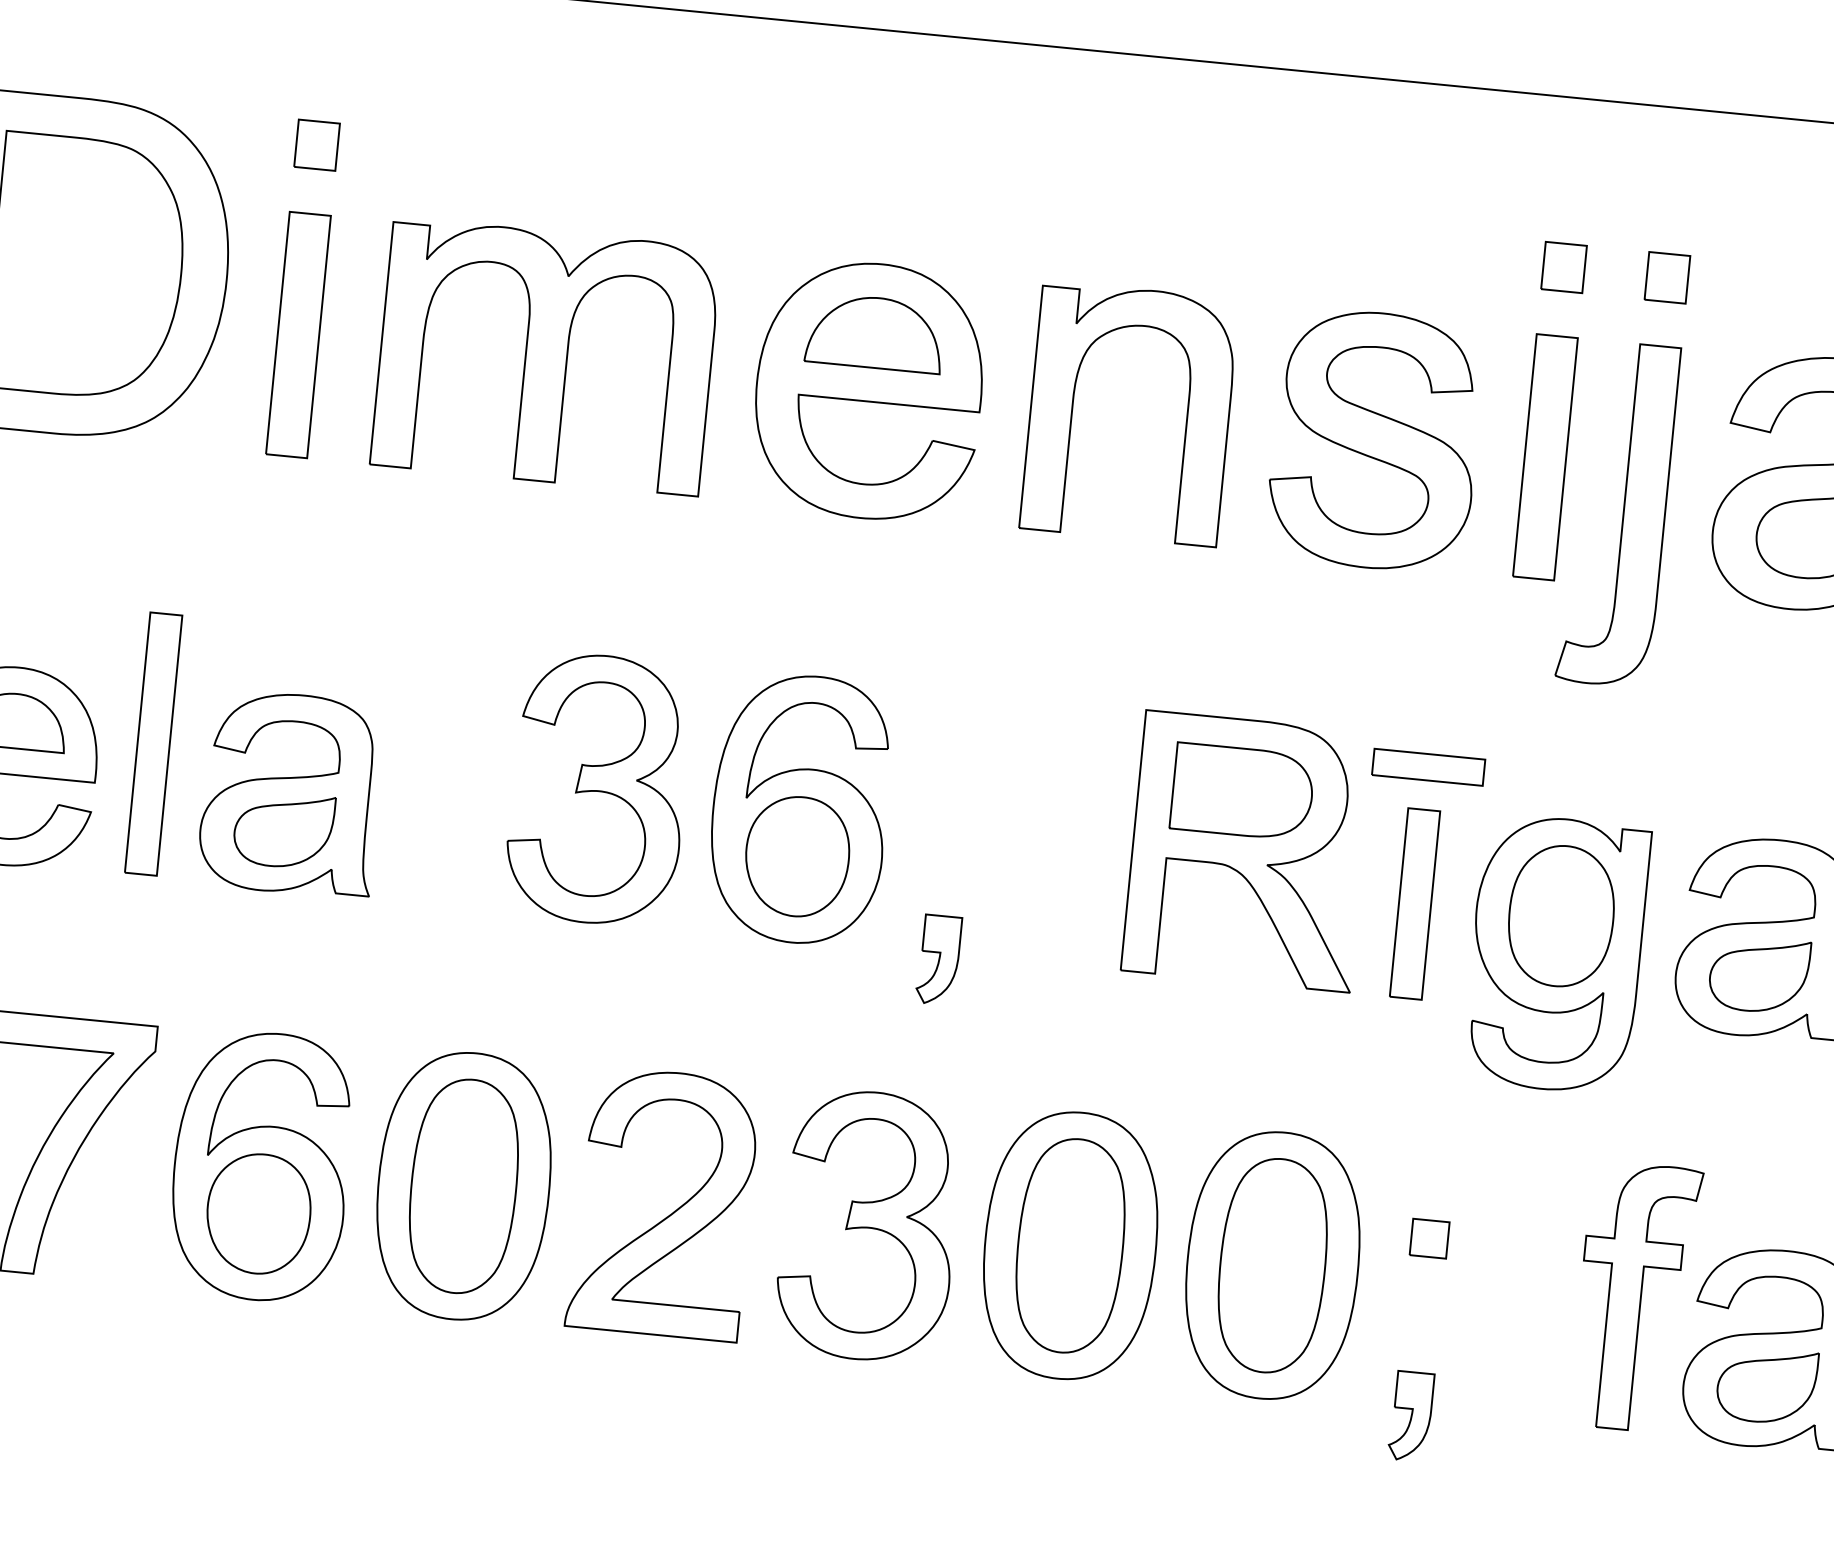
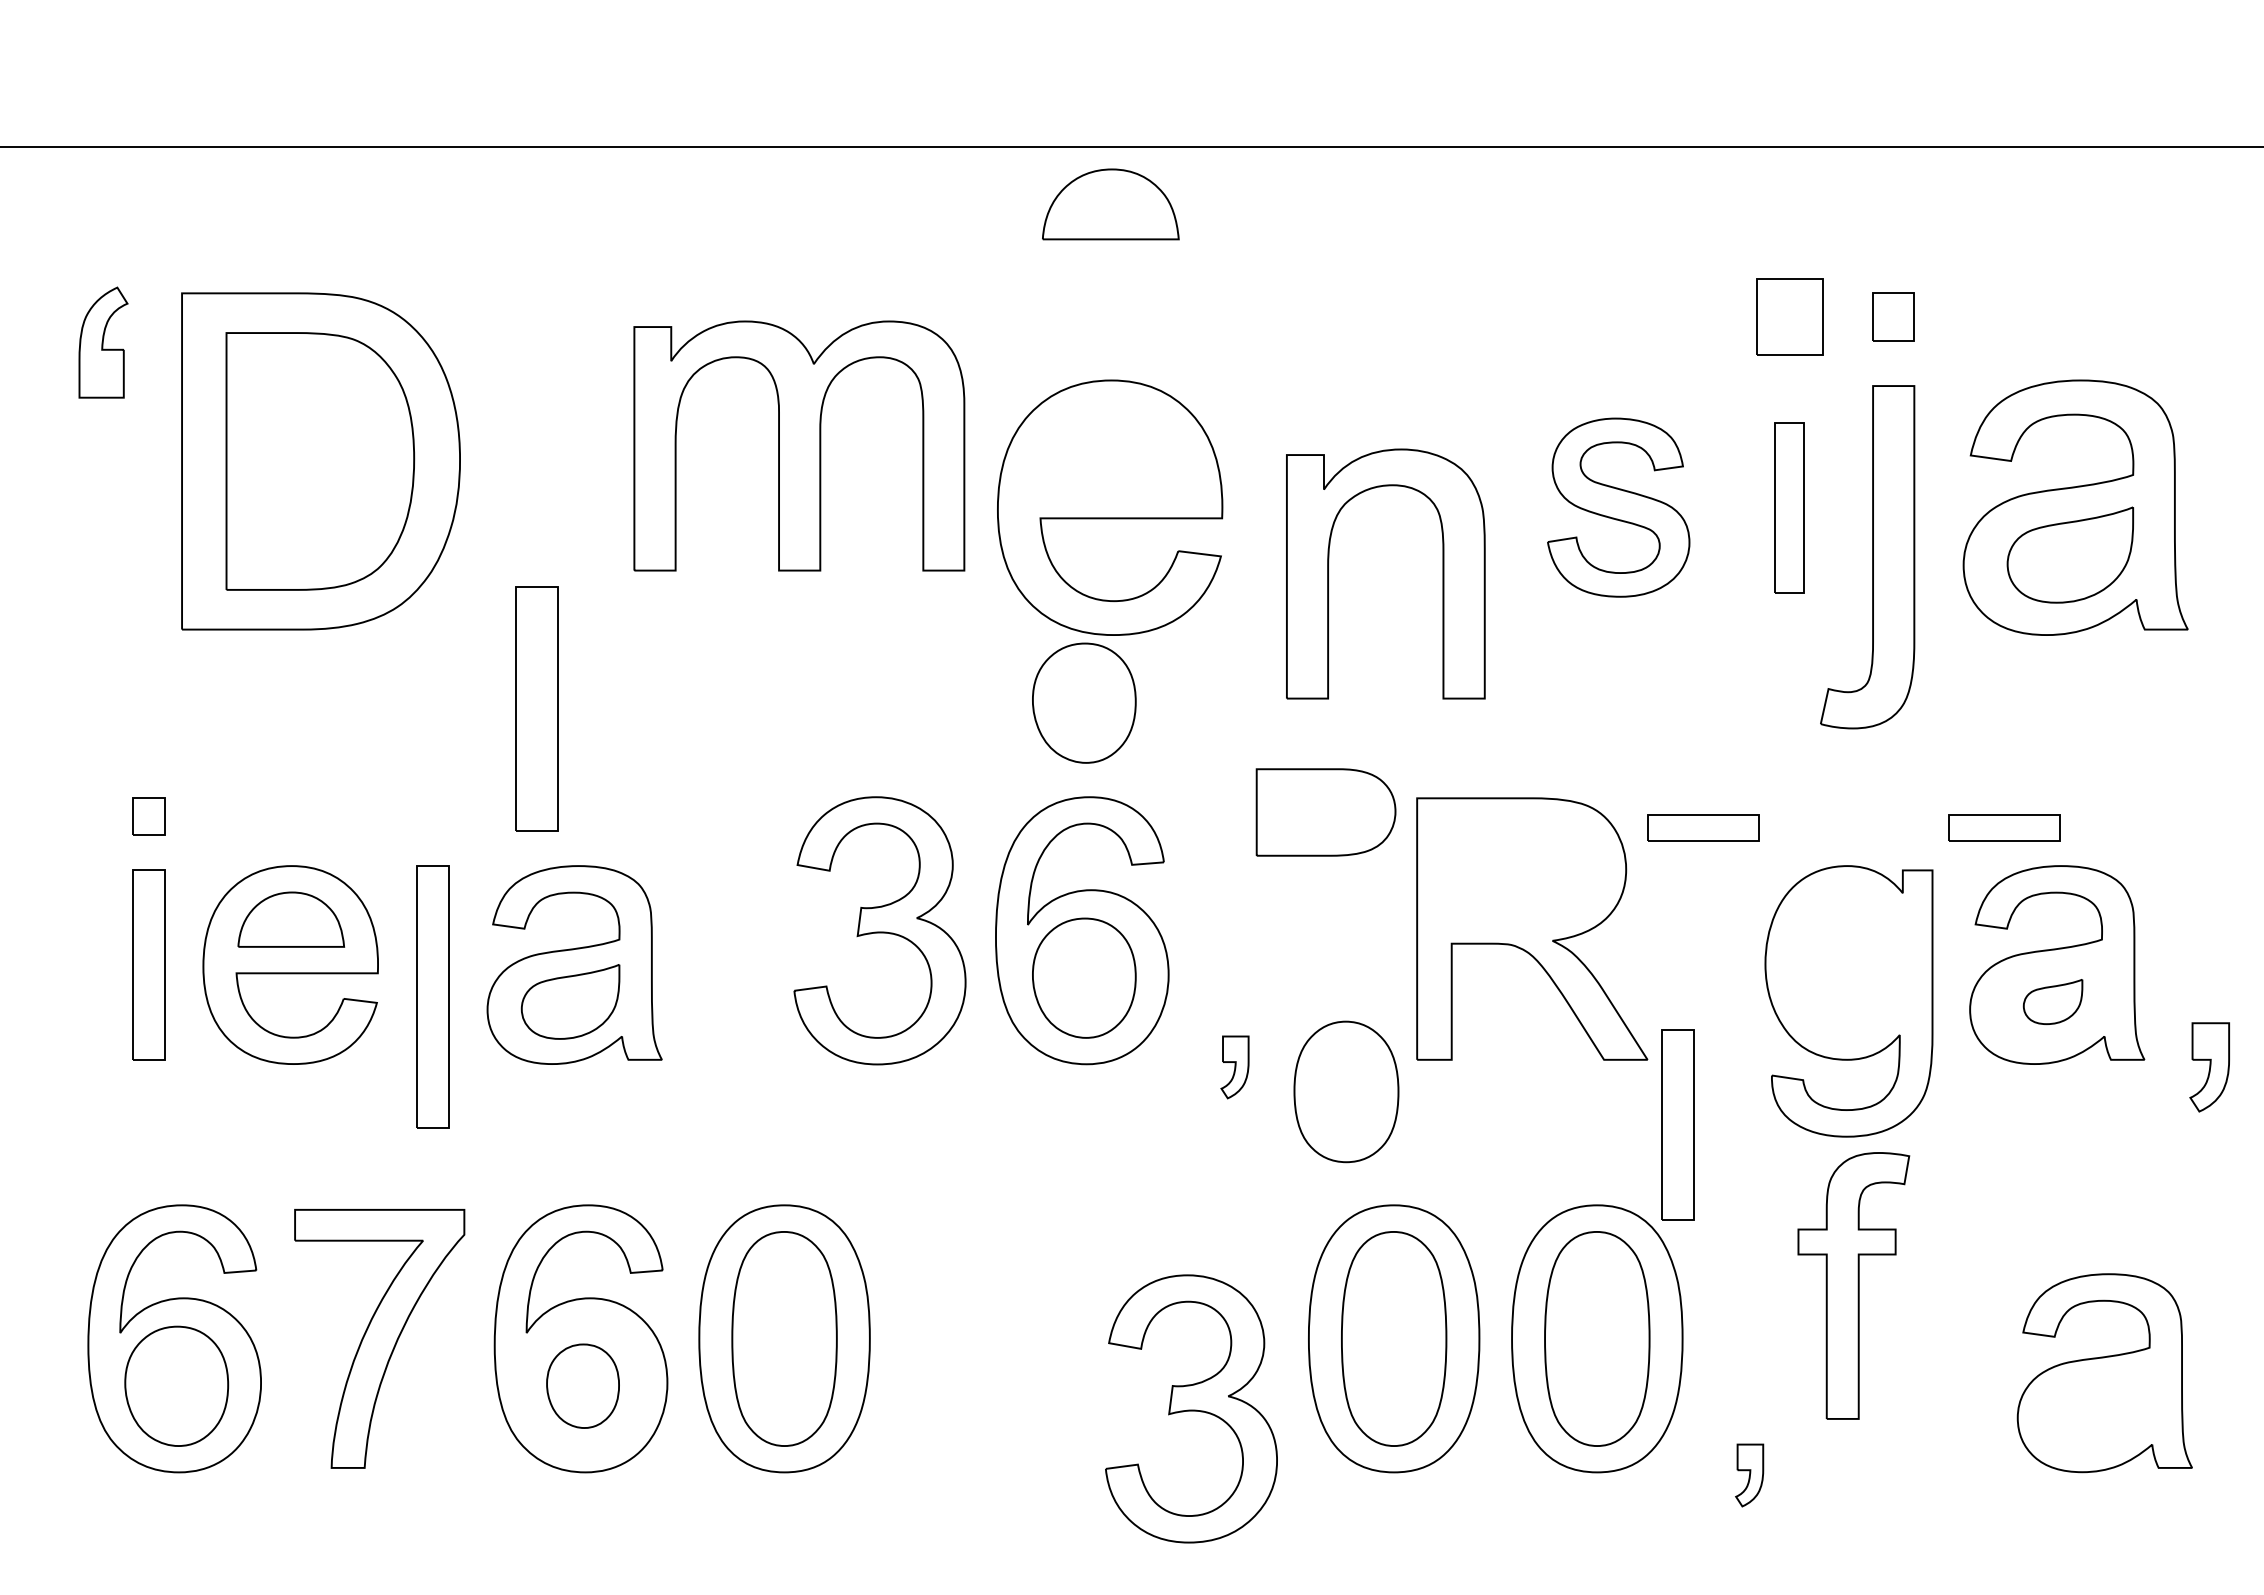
part: (316, 144) -> (536, 316), removed
part: (1563, 266) -> (1789, 316), size x1.6
part: (875, 332) -> (1110, 204), moved
part: (298, 334) -> (536, 708), moved
part: (546, 356) -> (799, 445), moved
part: (1072, 407) -> (1328, 573), moved
part: (1375, 440) -> (1618, 507), size x0.7
part: (1545, 456) -> (1789, 507), size x0.7
part: (824, 582) -> (1084, 702), added
part: (153, 743) -> (432, 996), moved
part: (1242, 791) -> (1325, 812), moved
part: (1727, 796) -> (2004, 827), added
part: (1414, 903) -> (1677, 1124), moved
part: (1561, 915) -> (1346, 1091), moved
part: (938, 960) -> (1234, 1067), size x0.7
part: (1758, 974) -> (2052, 1001), size x0.6
part: (258, 1213) -> (582, 1385), size x0.7
part: (671, 1213) -> (993, 1345), removed
part: (868, 1225) -> (1191, 1408), moved
part: (1429, 1238) -> (1750, 1296), removed
part: (1635, 1296) -> (1853, 1285), moved
part: (1766, 1385) -> (2100, 1409), removed
part: (1410, 1416) -> (1749, 1475), size x0.7

